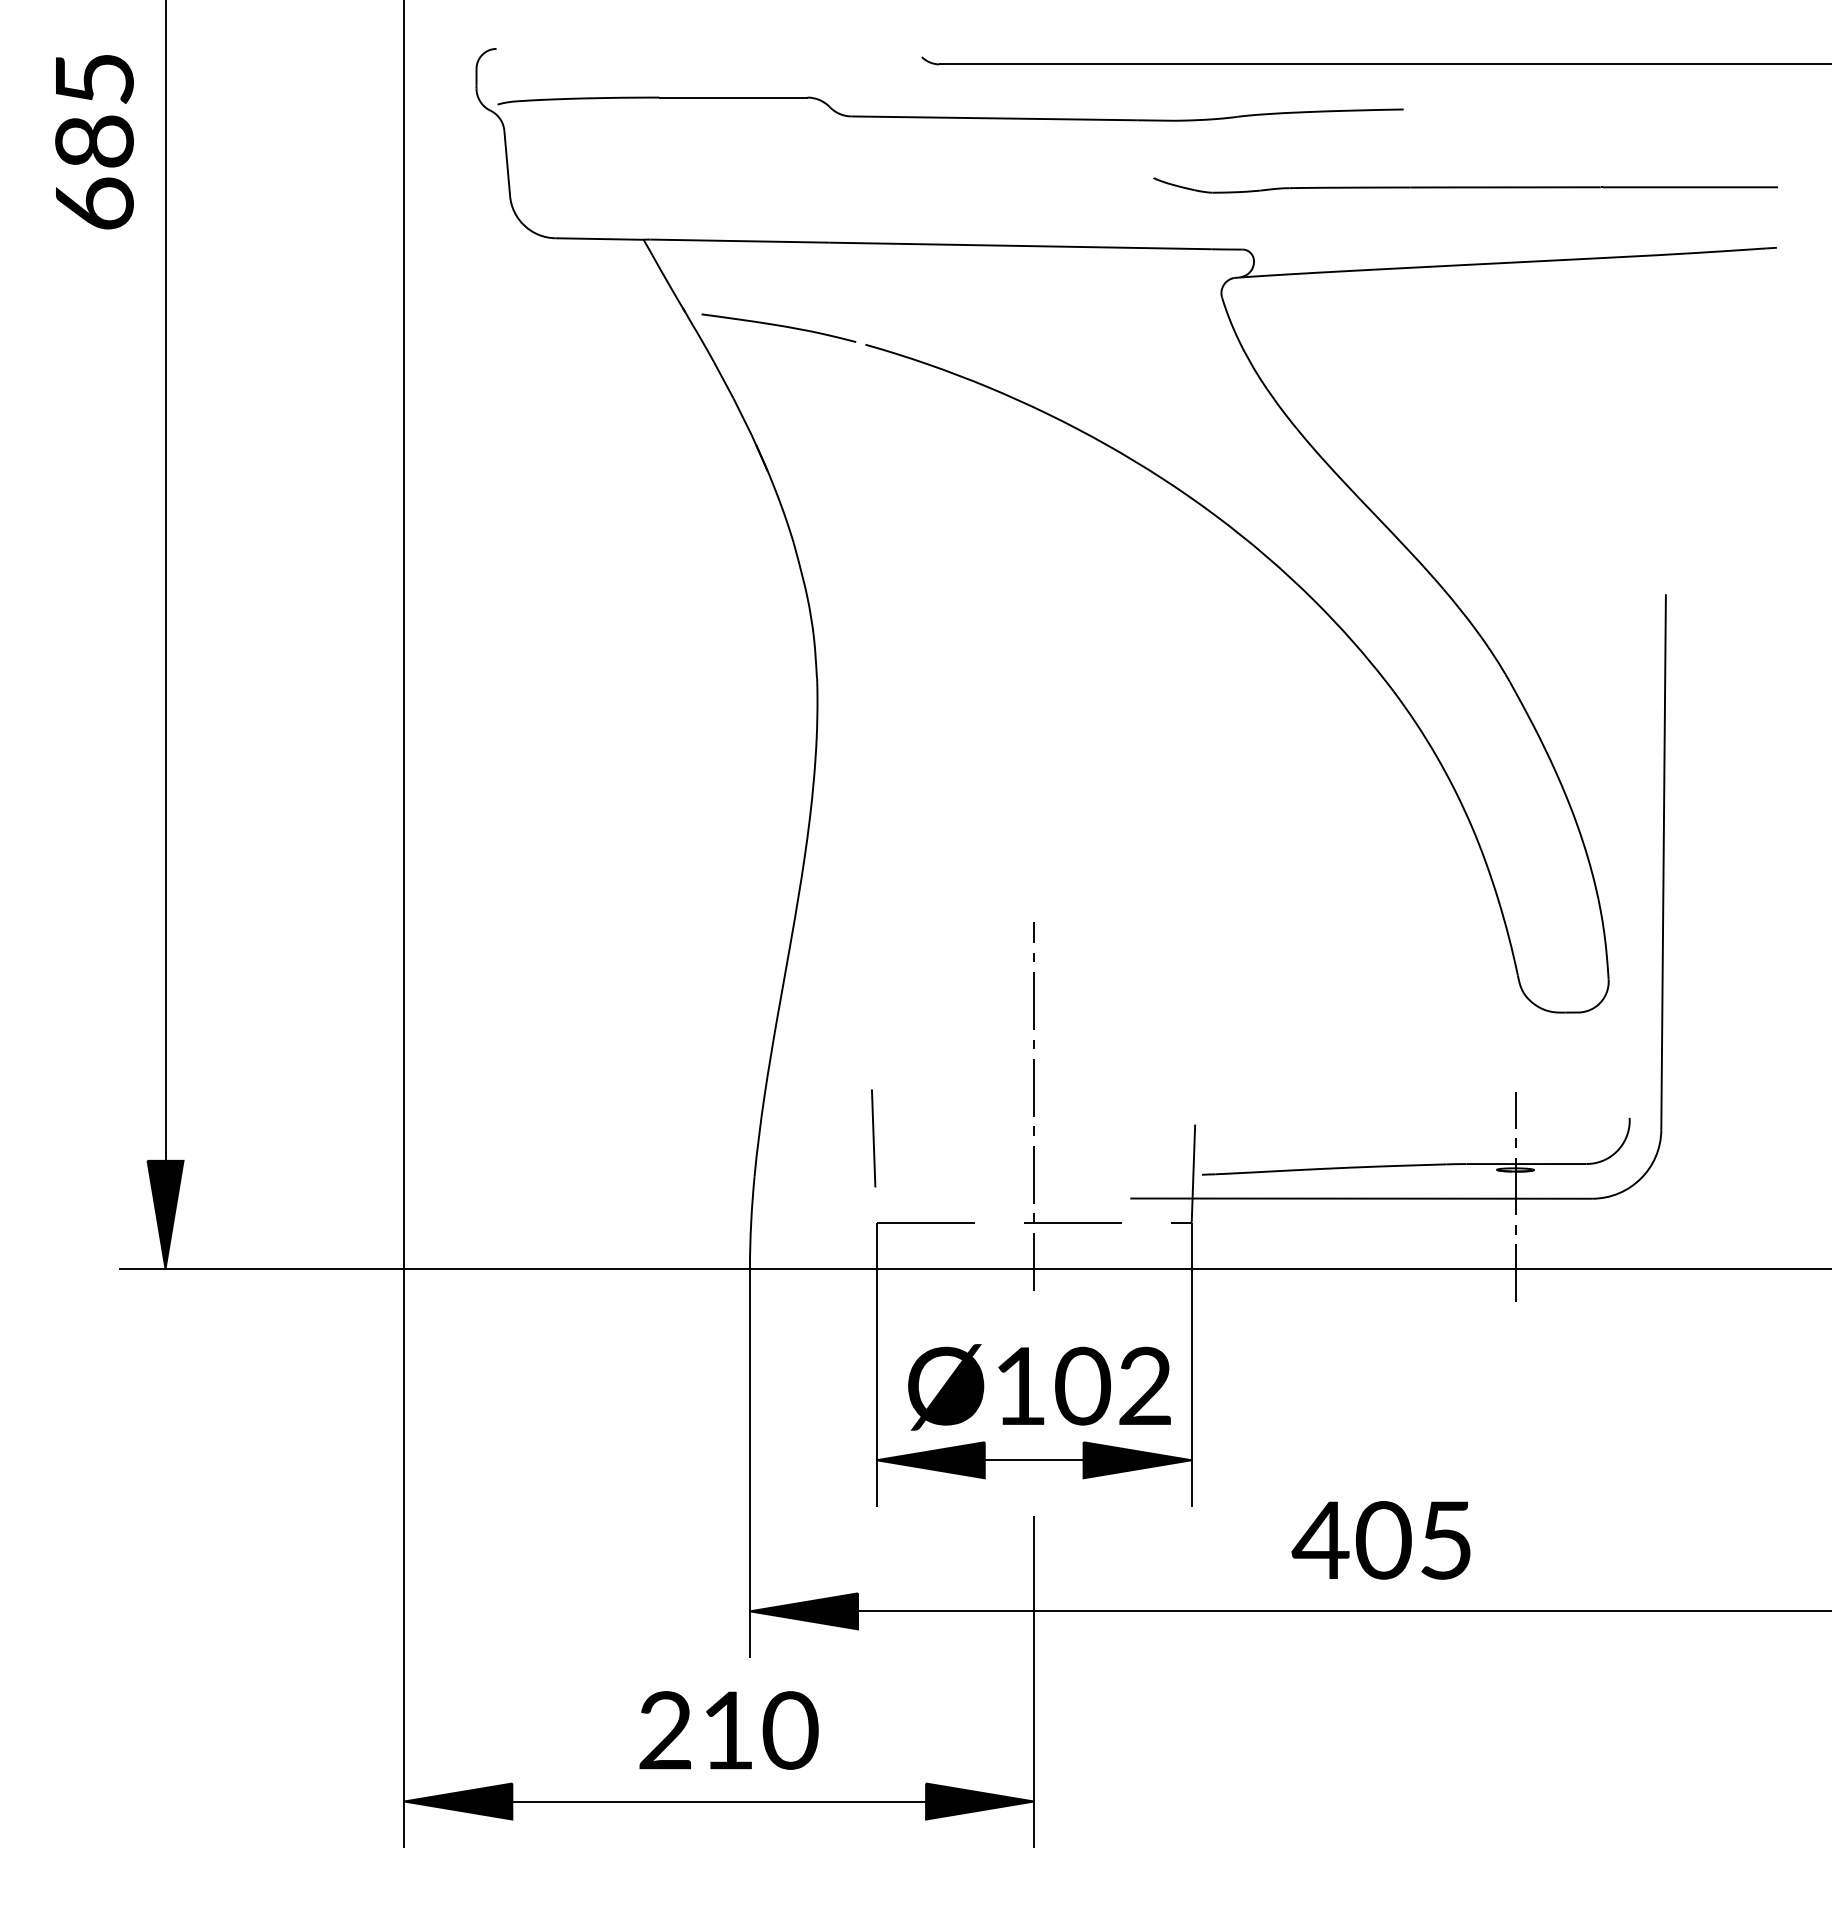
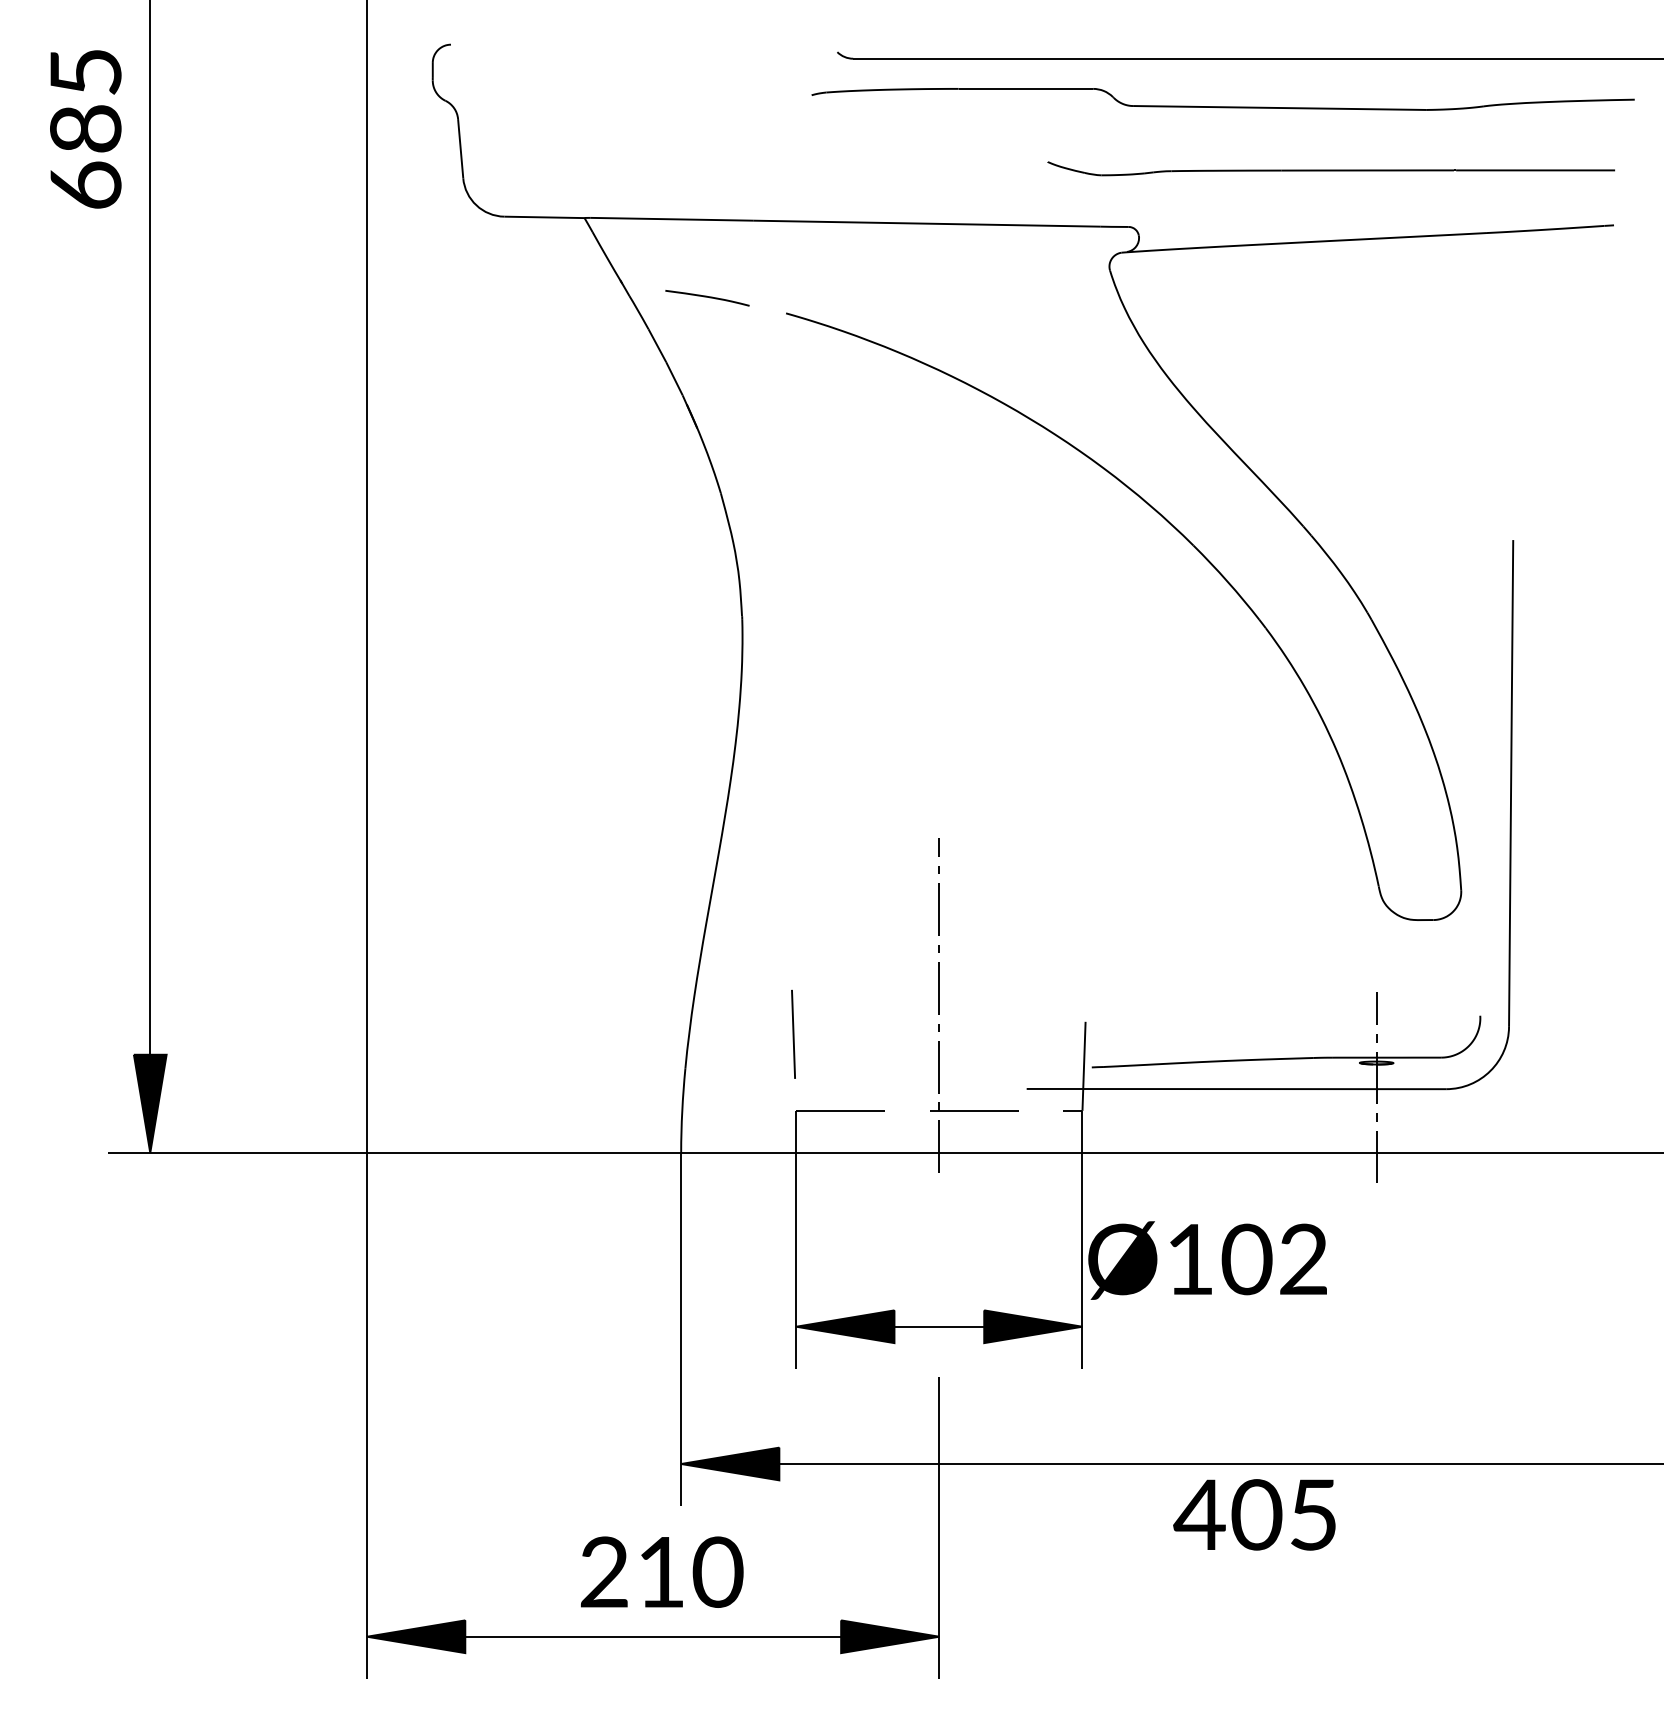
part: (950, 116) -> (1223, 106), moved
part: (778, 327) -> (707, 297), size x0.6
text: (1039, 1387) -> (1207, 1260), moved
text: (1380, 1540) -> (1253, 1515), moved

